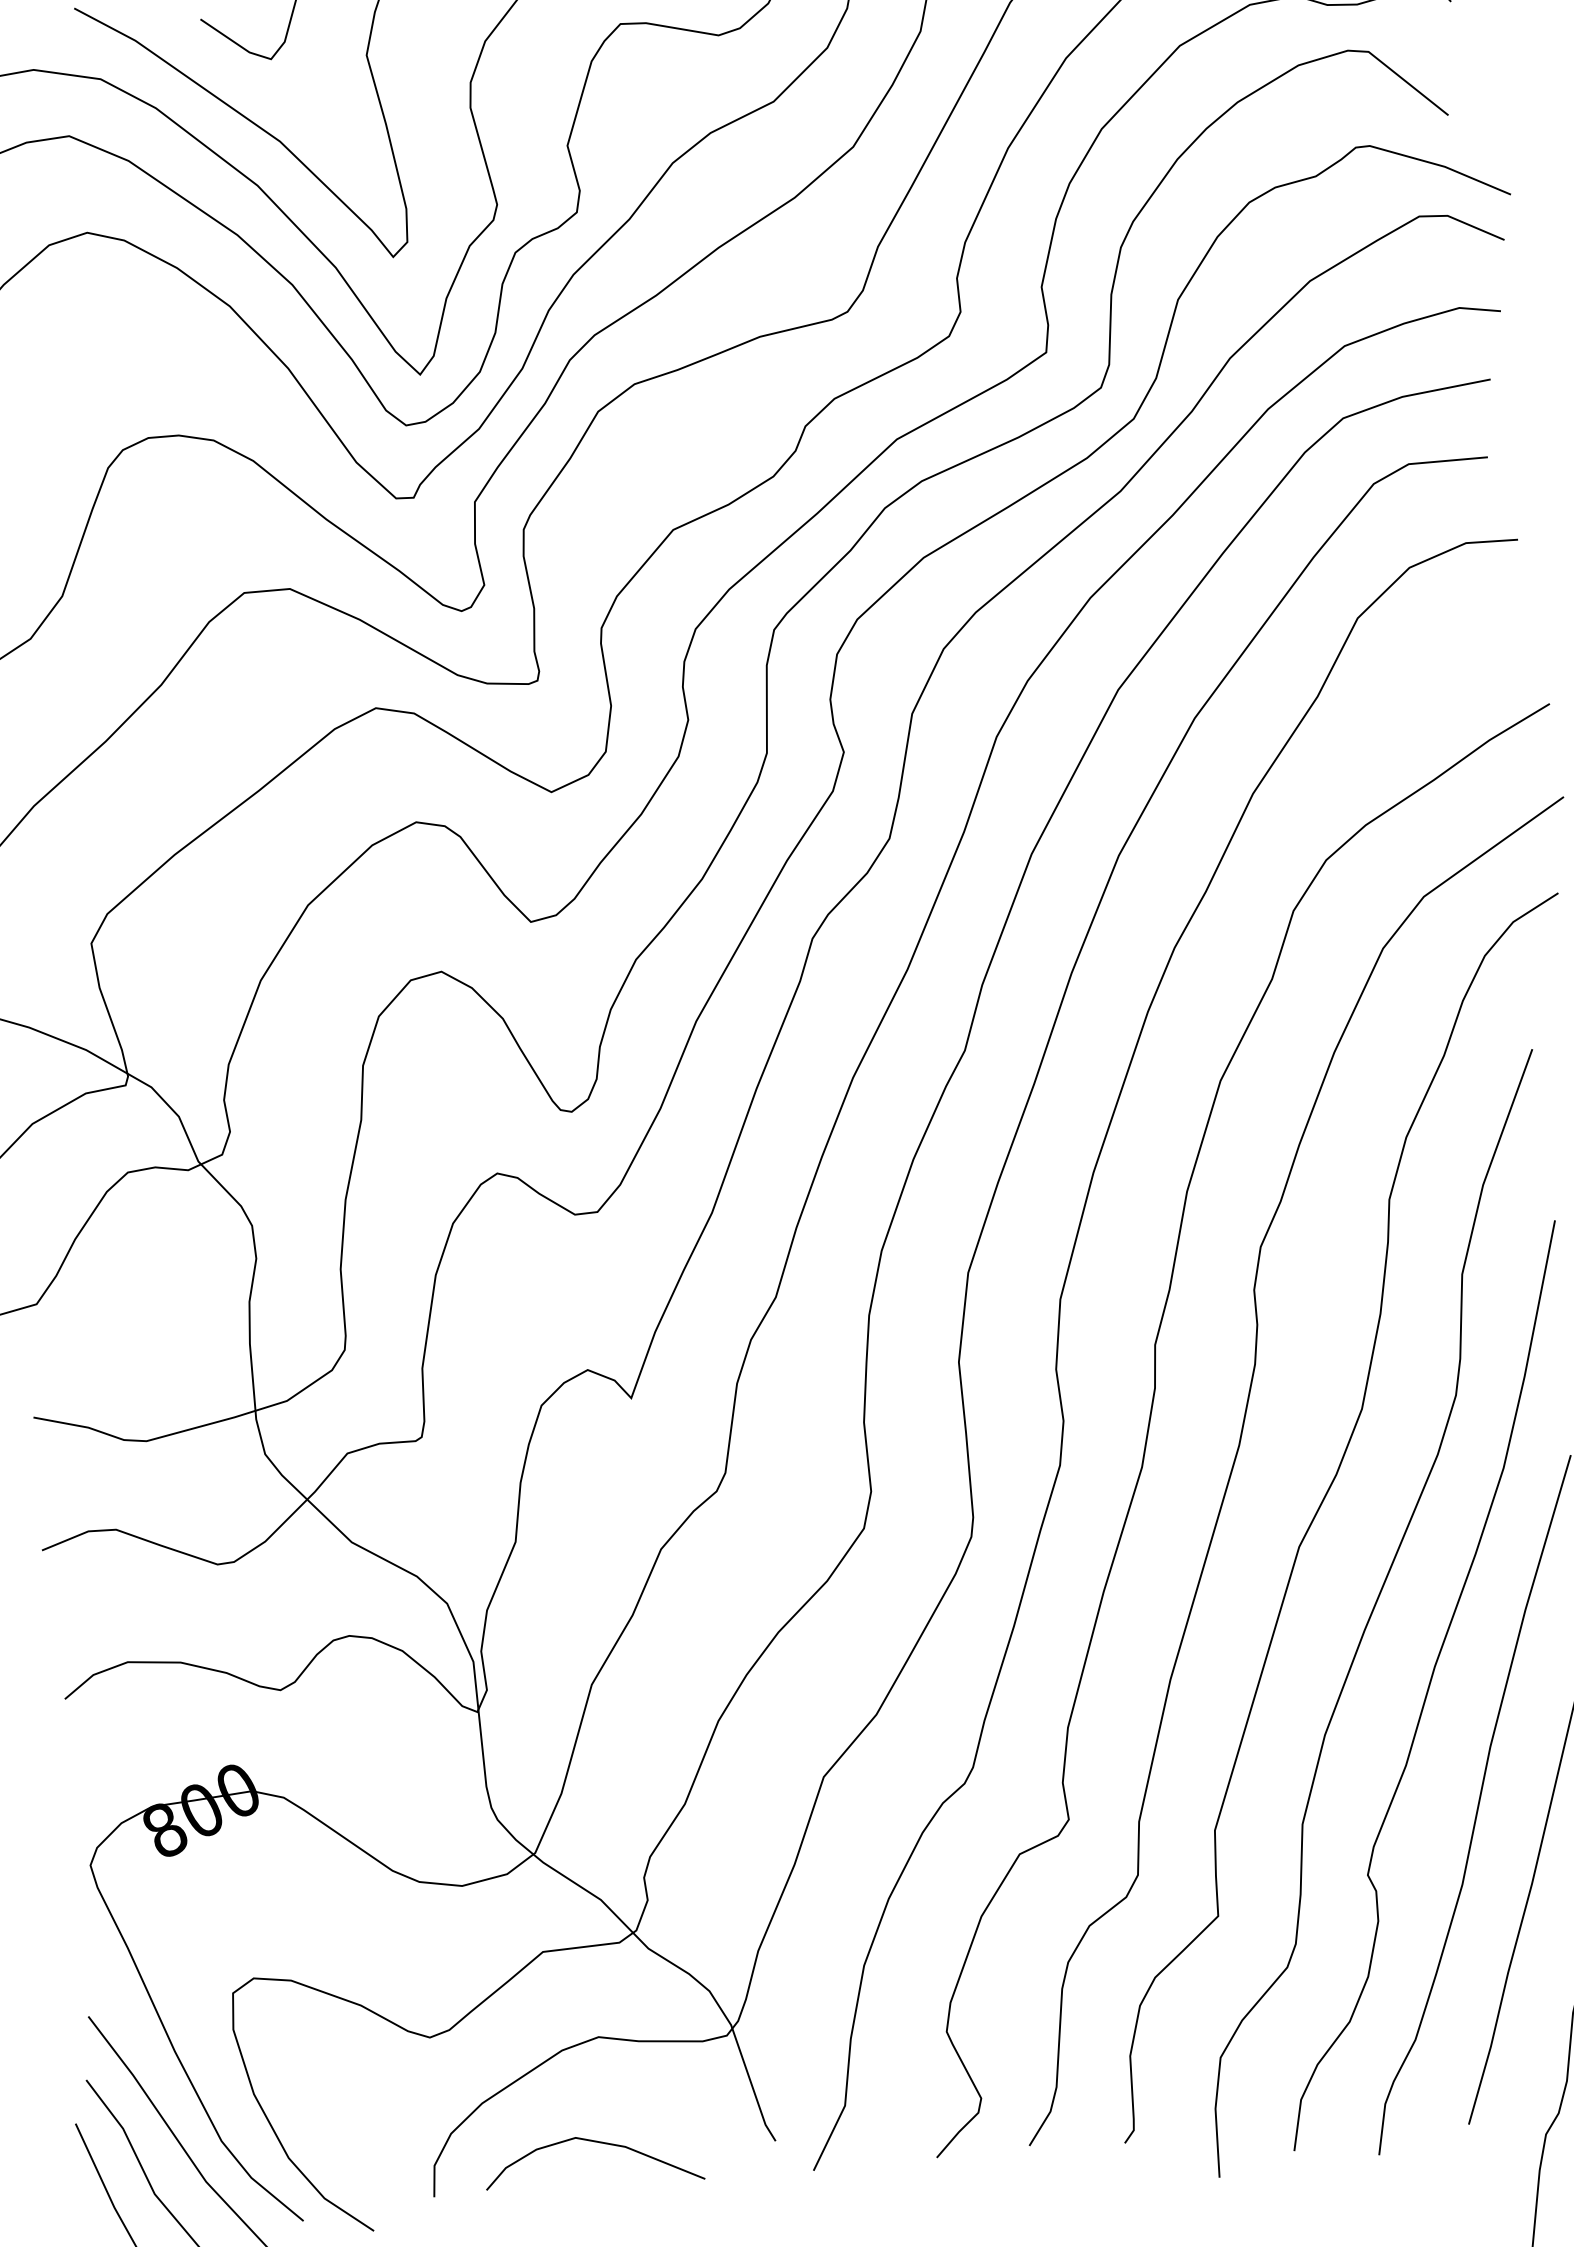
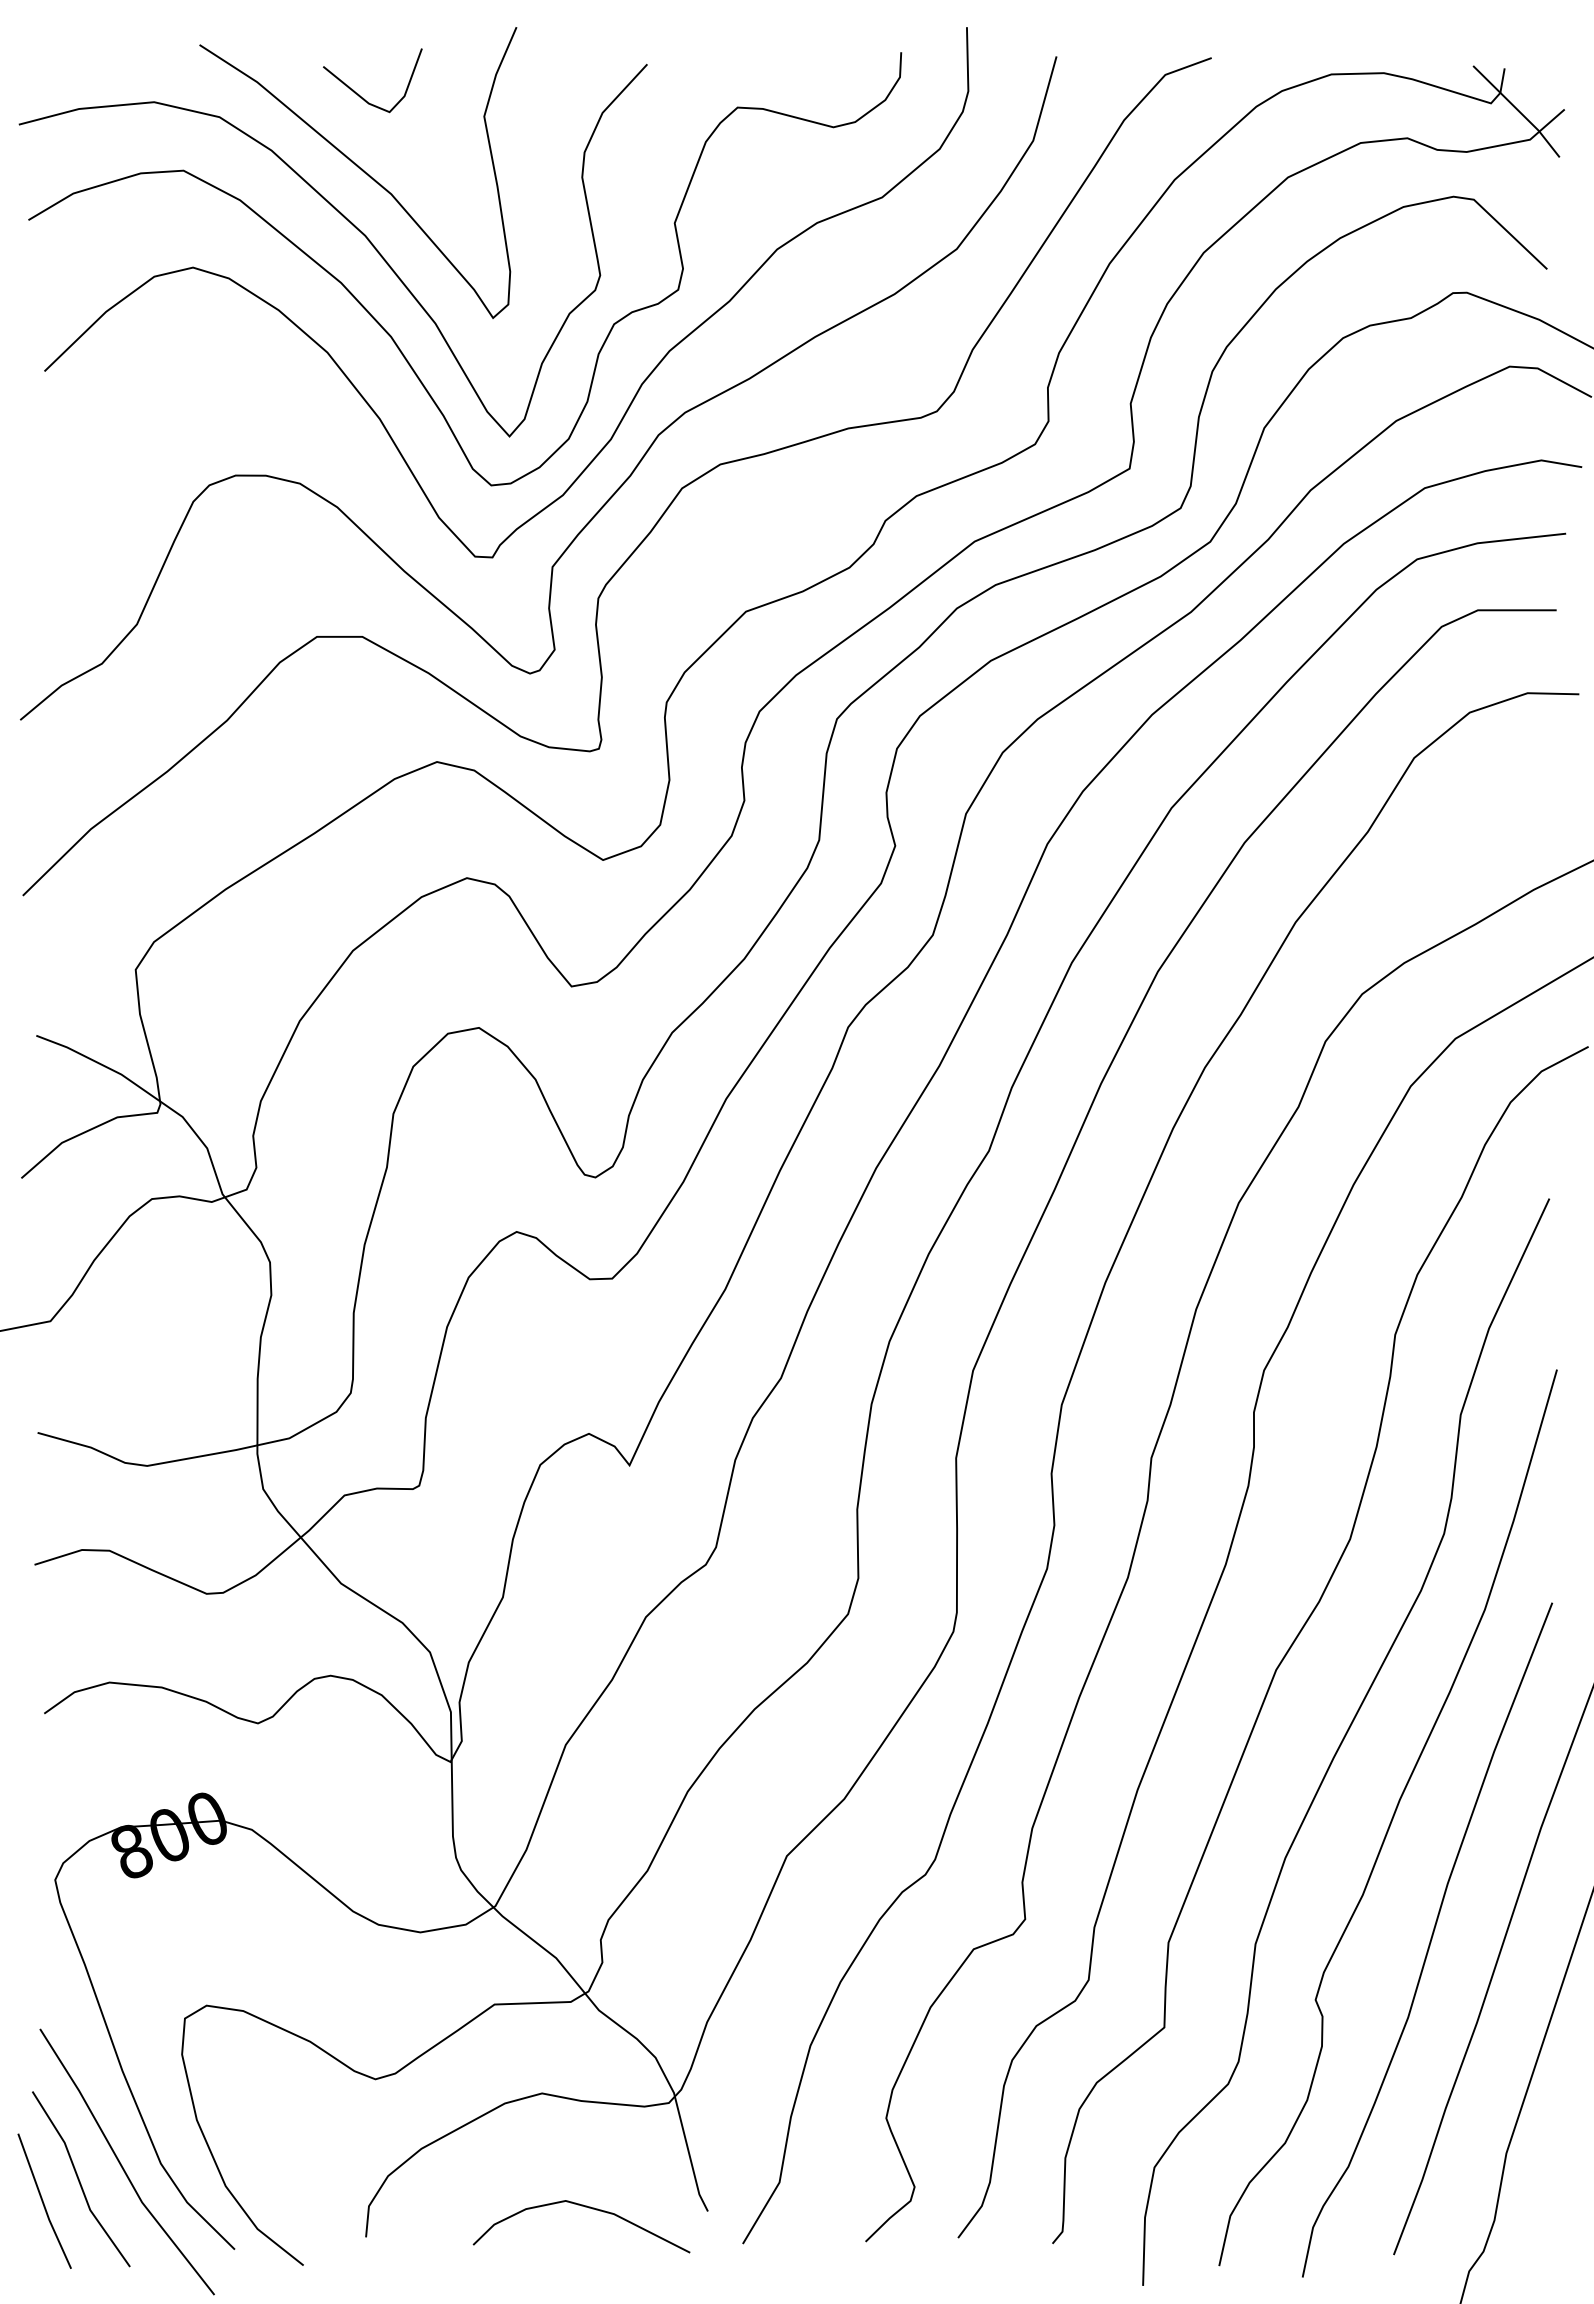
curve: (599, 2143) -> (588, 2208), moved

